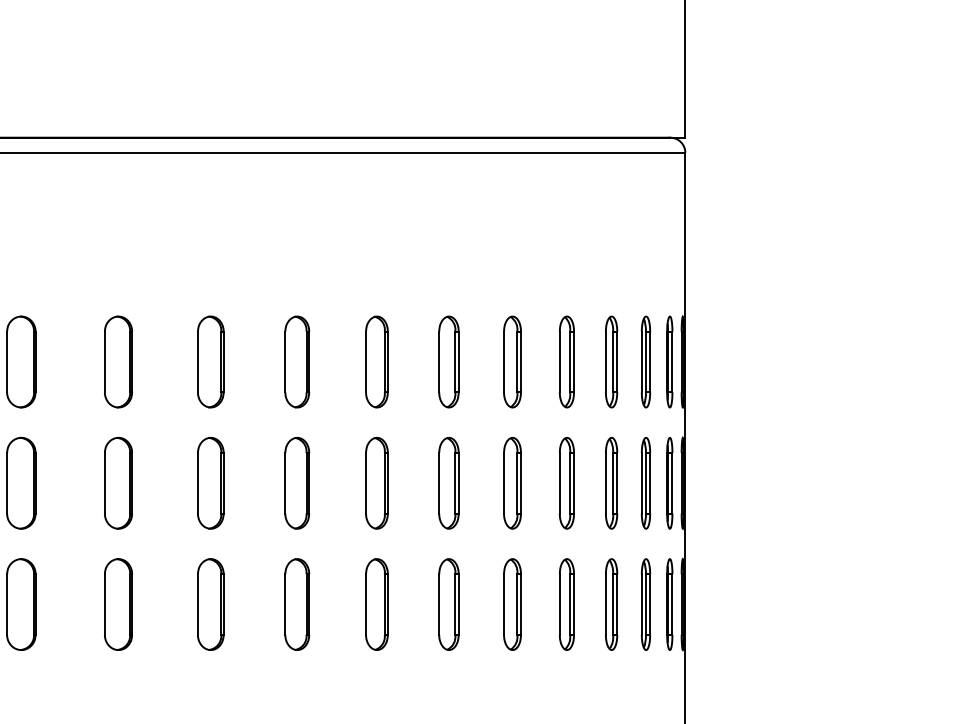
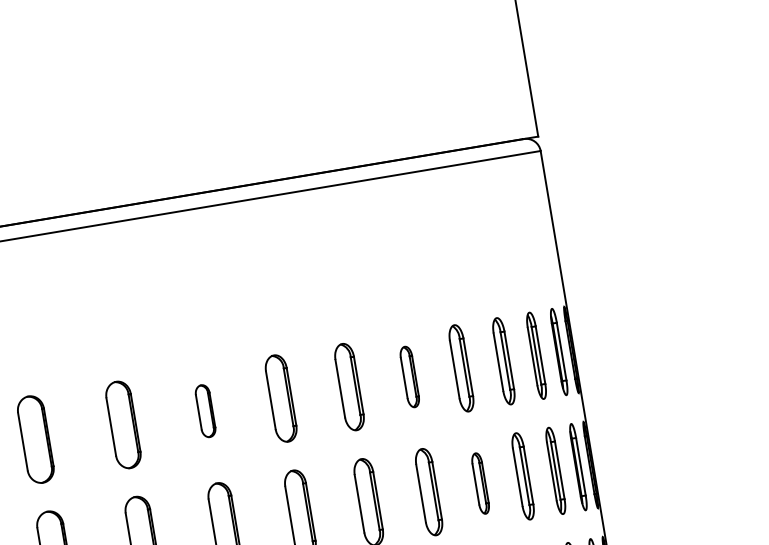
part: (297, 361) -> (205, 410), size x0.6
part: (512, 361) -> (409, 376), size x0.7
part: (566, 483) -> (480, 483), size x0.7

